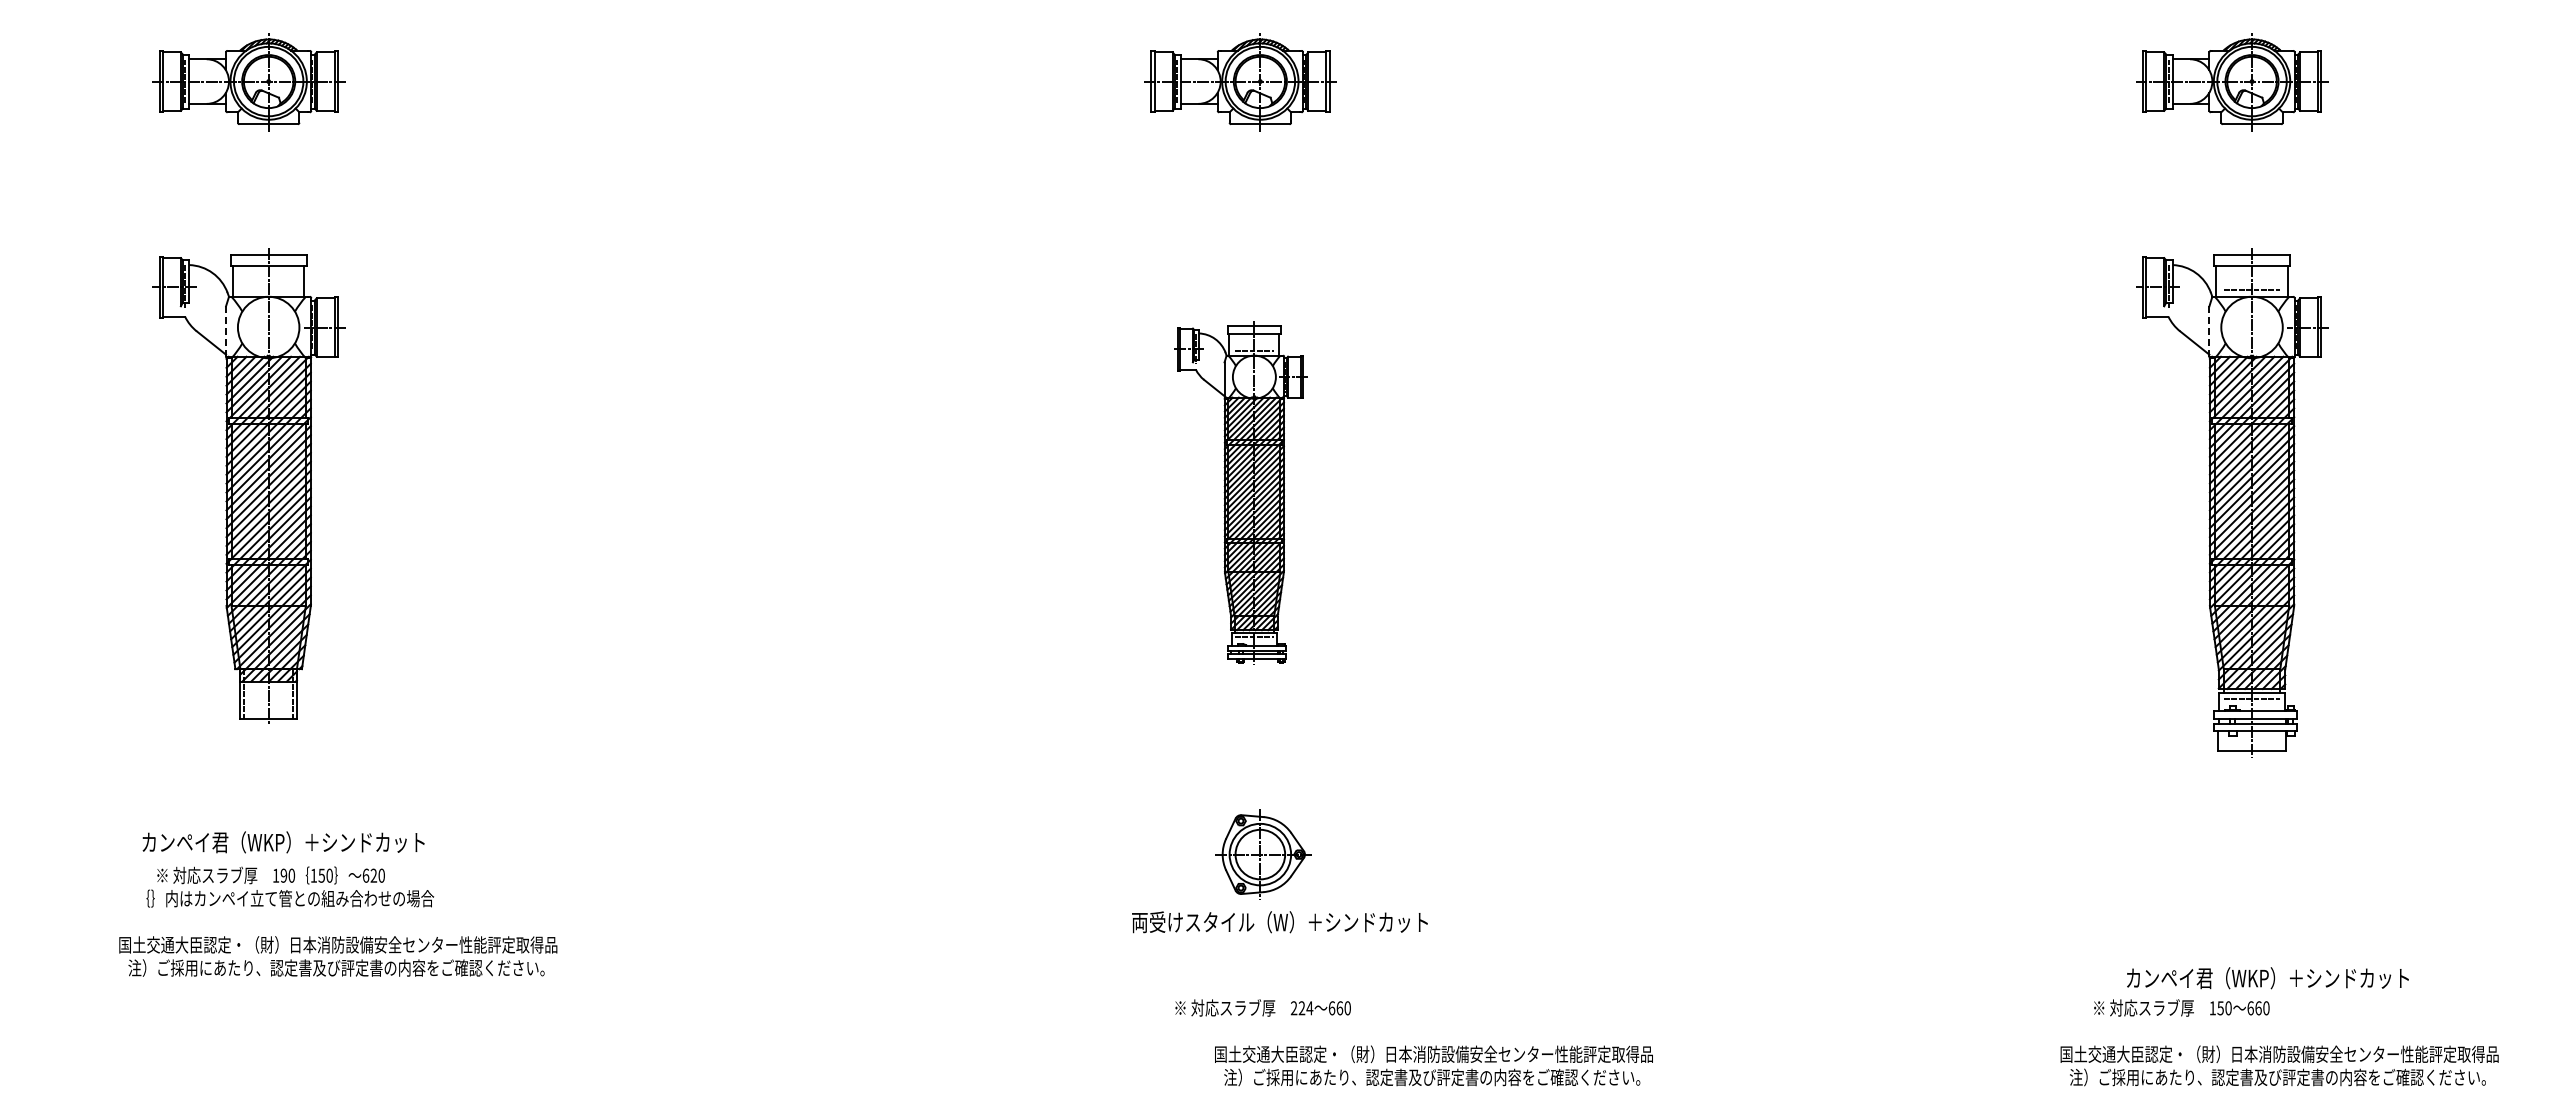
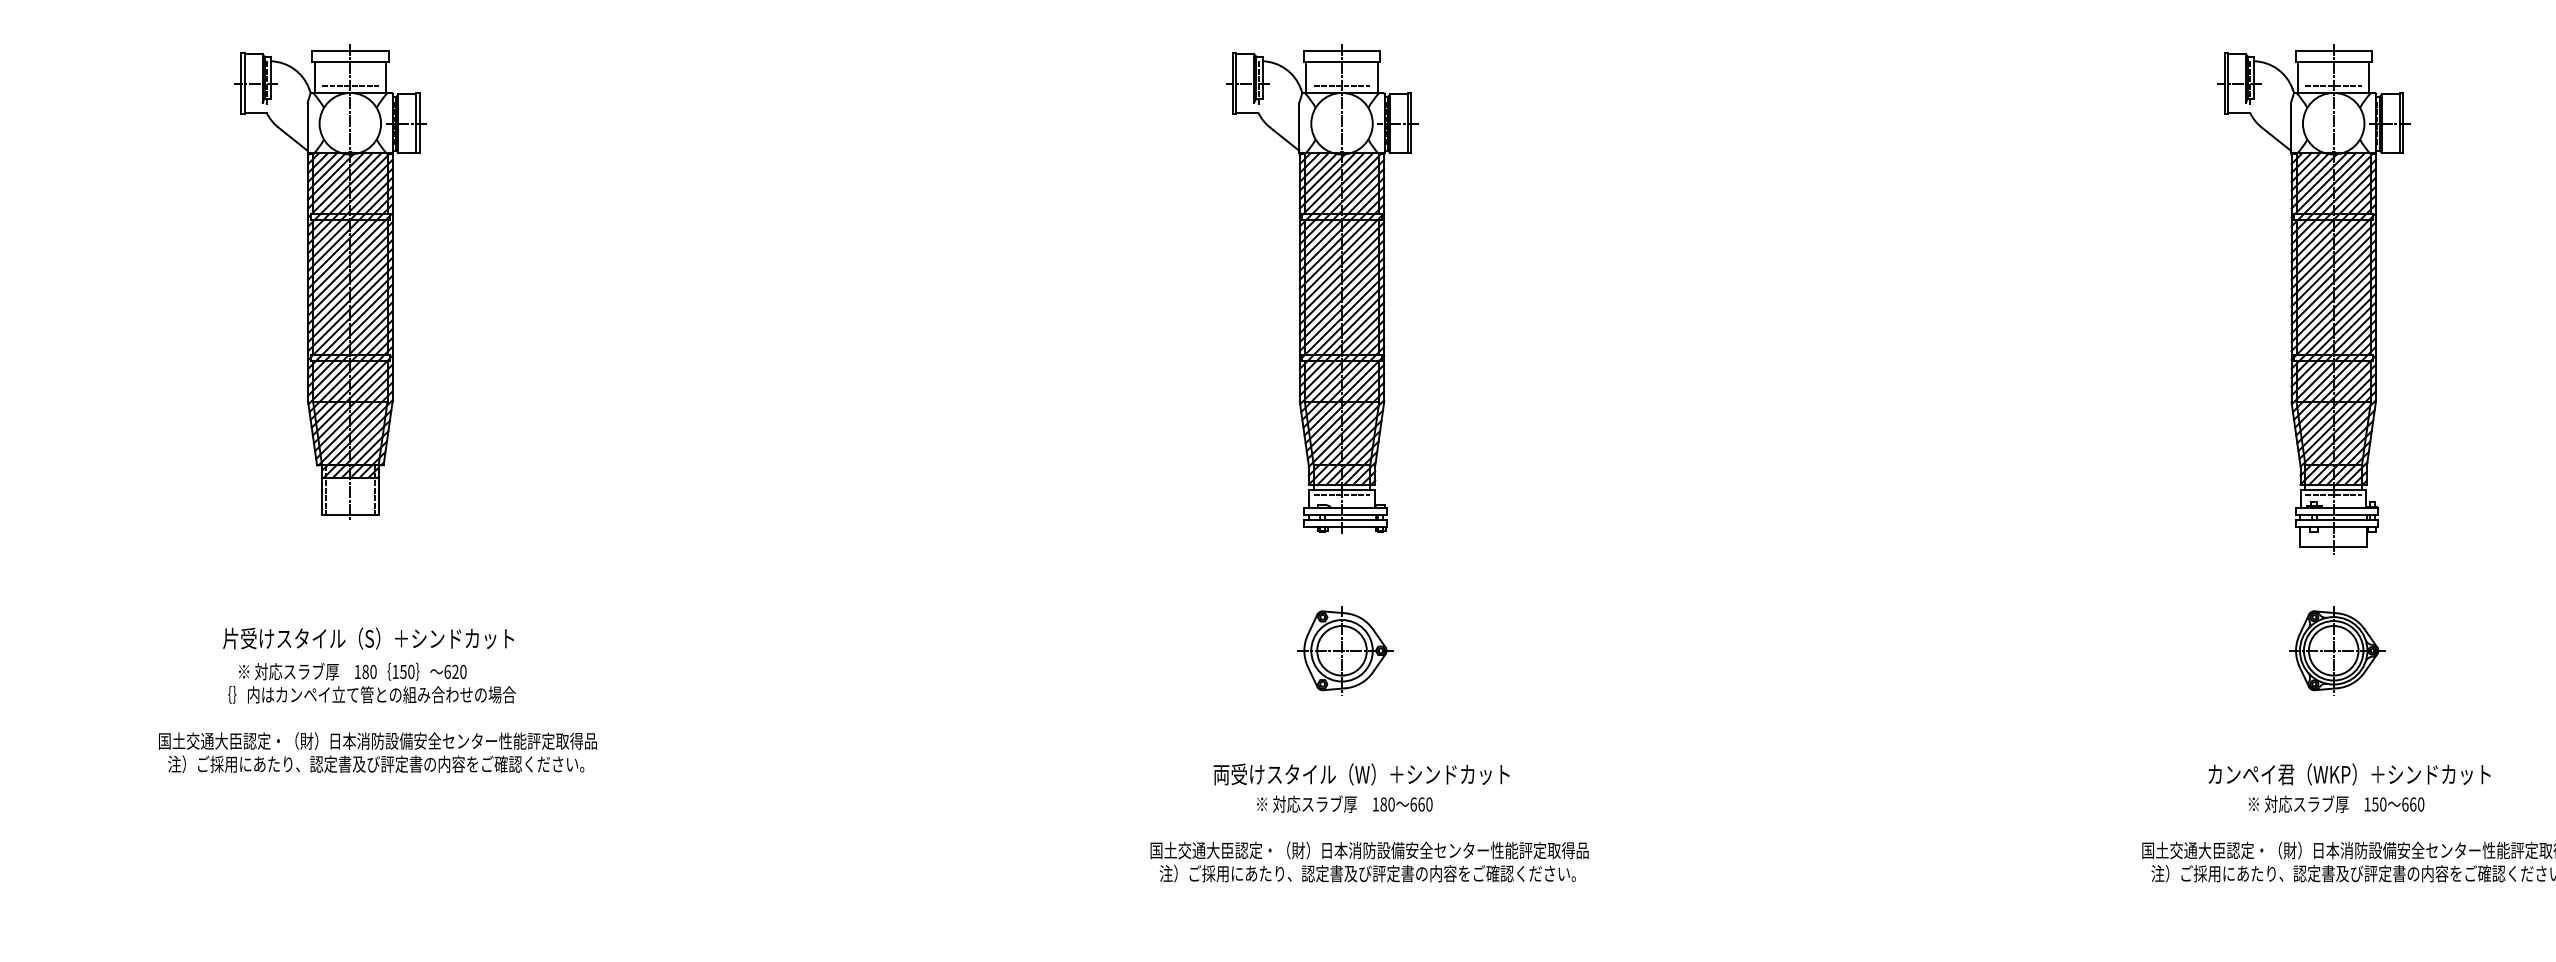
line: (268, 289) -> (350, 85), added
line: (226, 332) -> (308, 128), dashed -> solid
line: (2209, 332) -> (2291, 128), dashed -> solid
part: (1240, 492) -> (1322, 288), size x1.43
text: (286, 842) -> (368, 638), カンペイ君（WKP）＋シンドカット -> 片受けスタイル（S）＋シンドカット
part: (2255, 854) -> (2337, 650), added
text: (283, 875) -> (365, 671), 190 -> 180
text: (1279, 922) -> (1361, 774), moved
text: (338, 956) -> (378, 752), moved
text: (2181, 1007) -> (2336, 803), moved
text: (1301, 1008) -> (1383, 804), 224 -> 180
text: (1433, 1065) -> (1369, 861), moved

